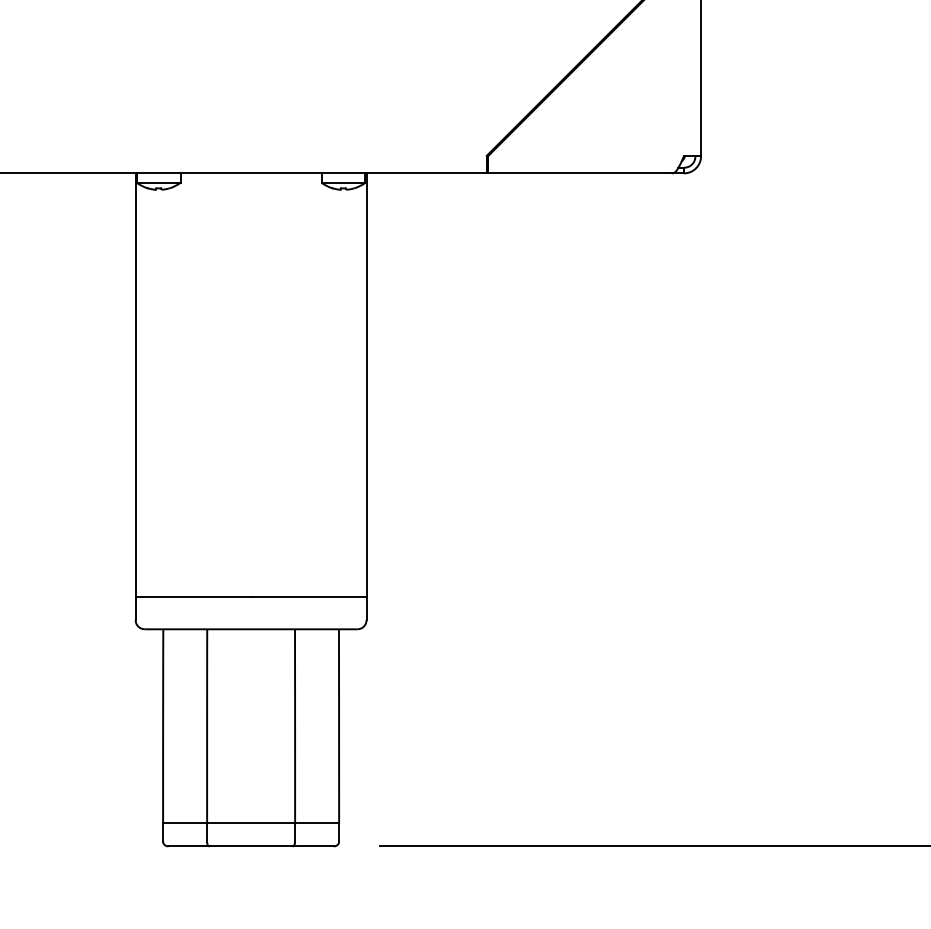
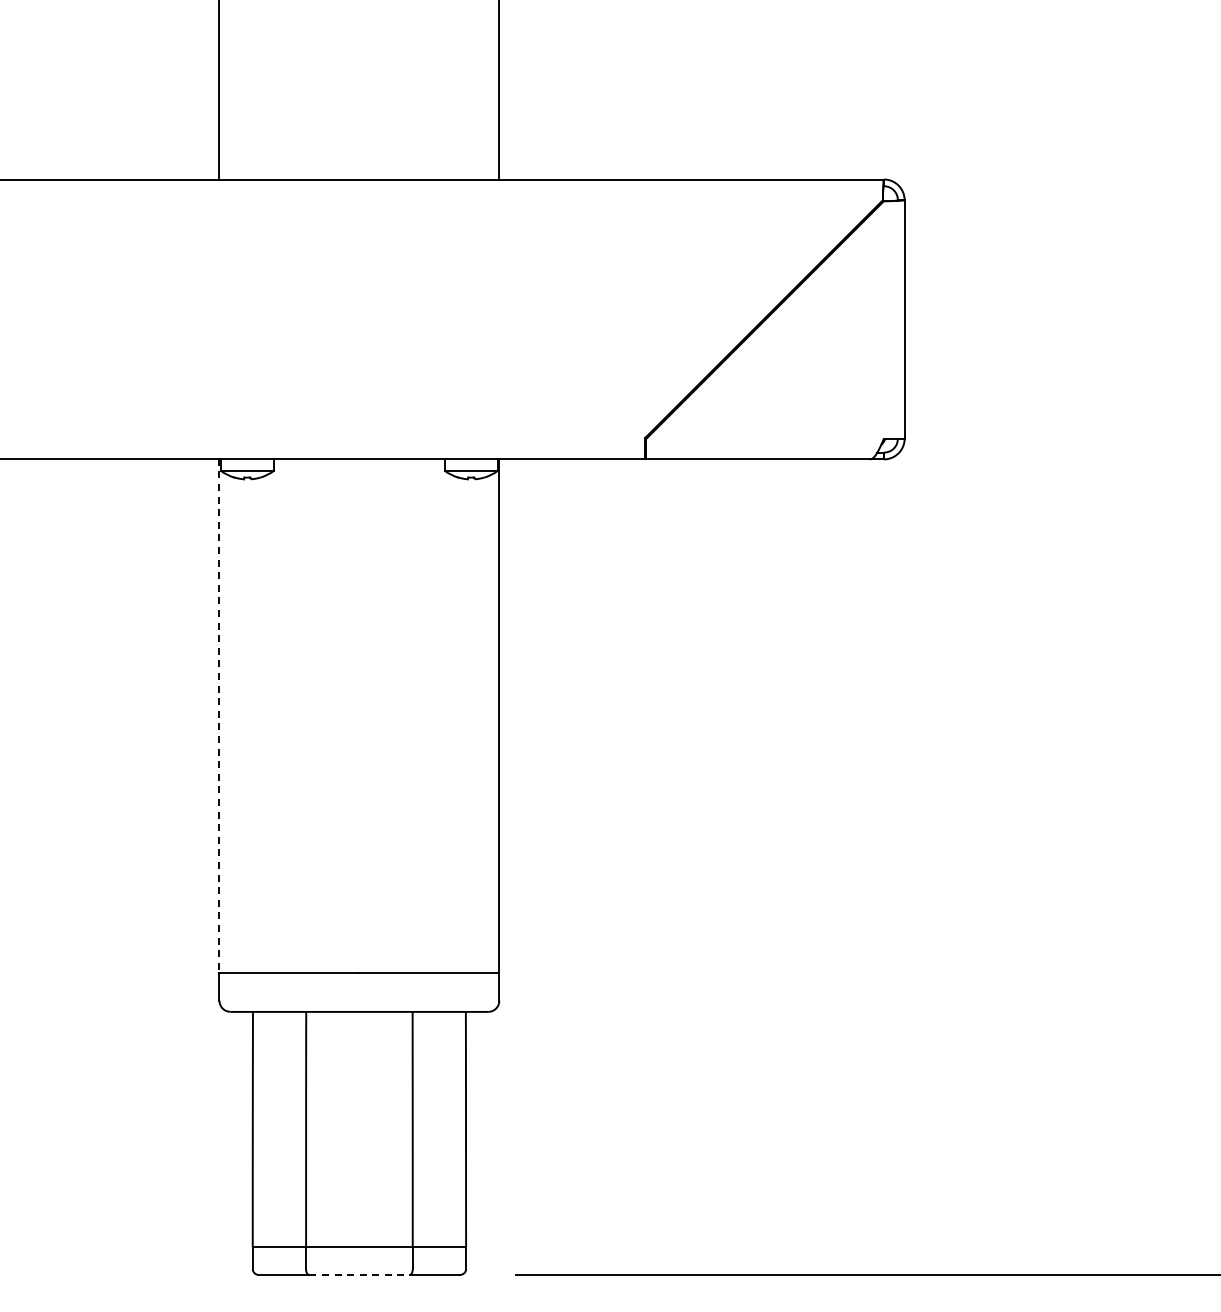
line: (135, 384) -> (219, 715), solid -> dashed
line: (251, 846) -> (359, 1275), solid -> dashed

